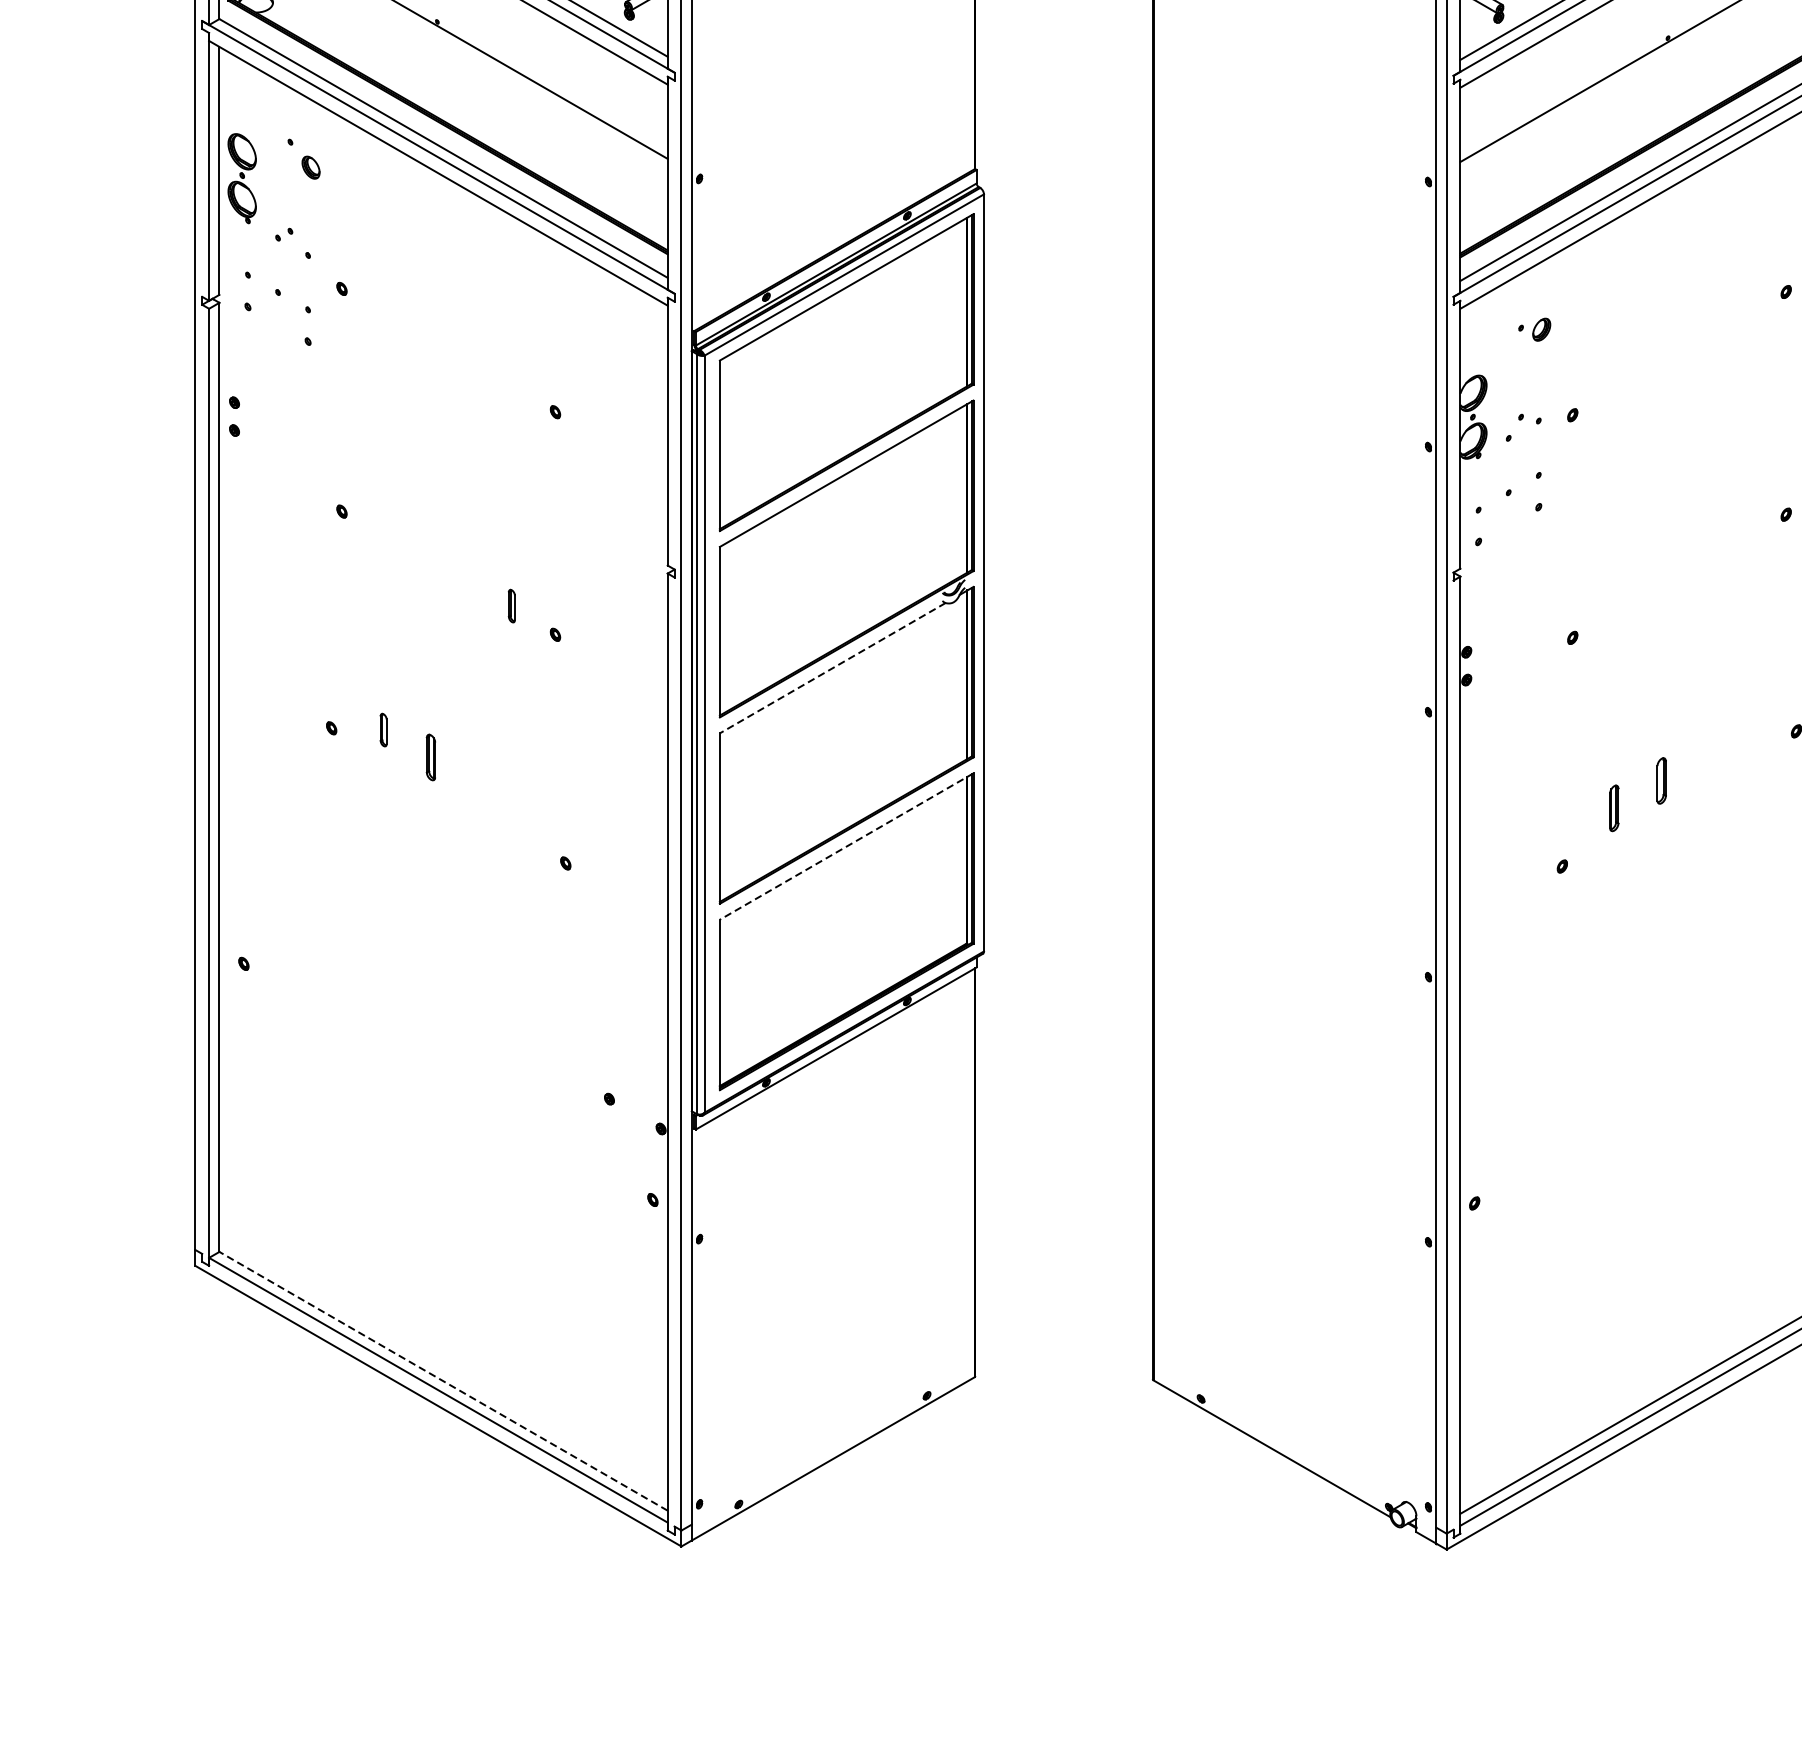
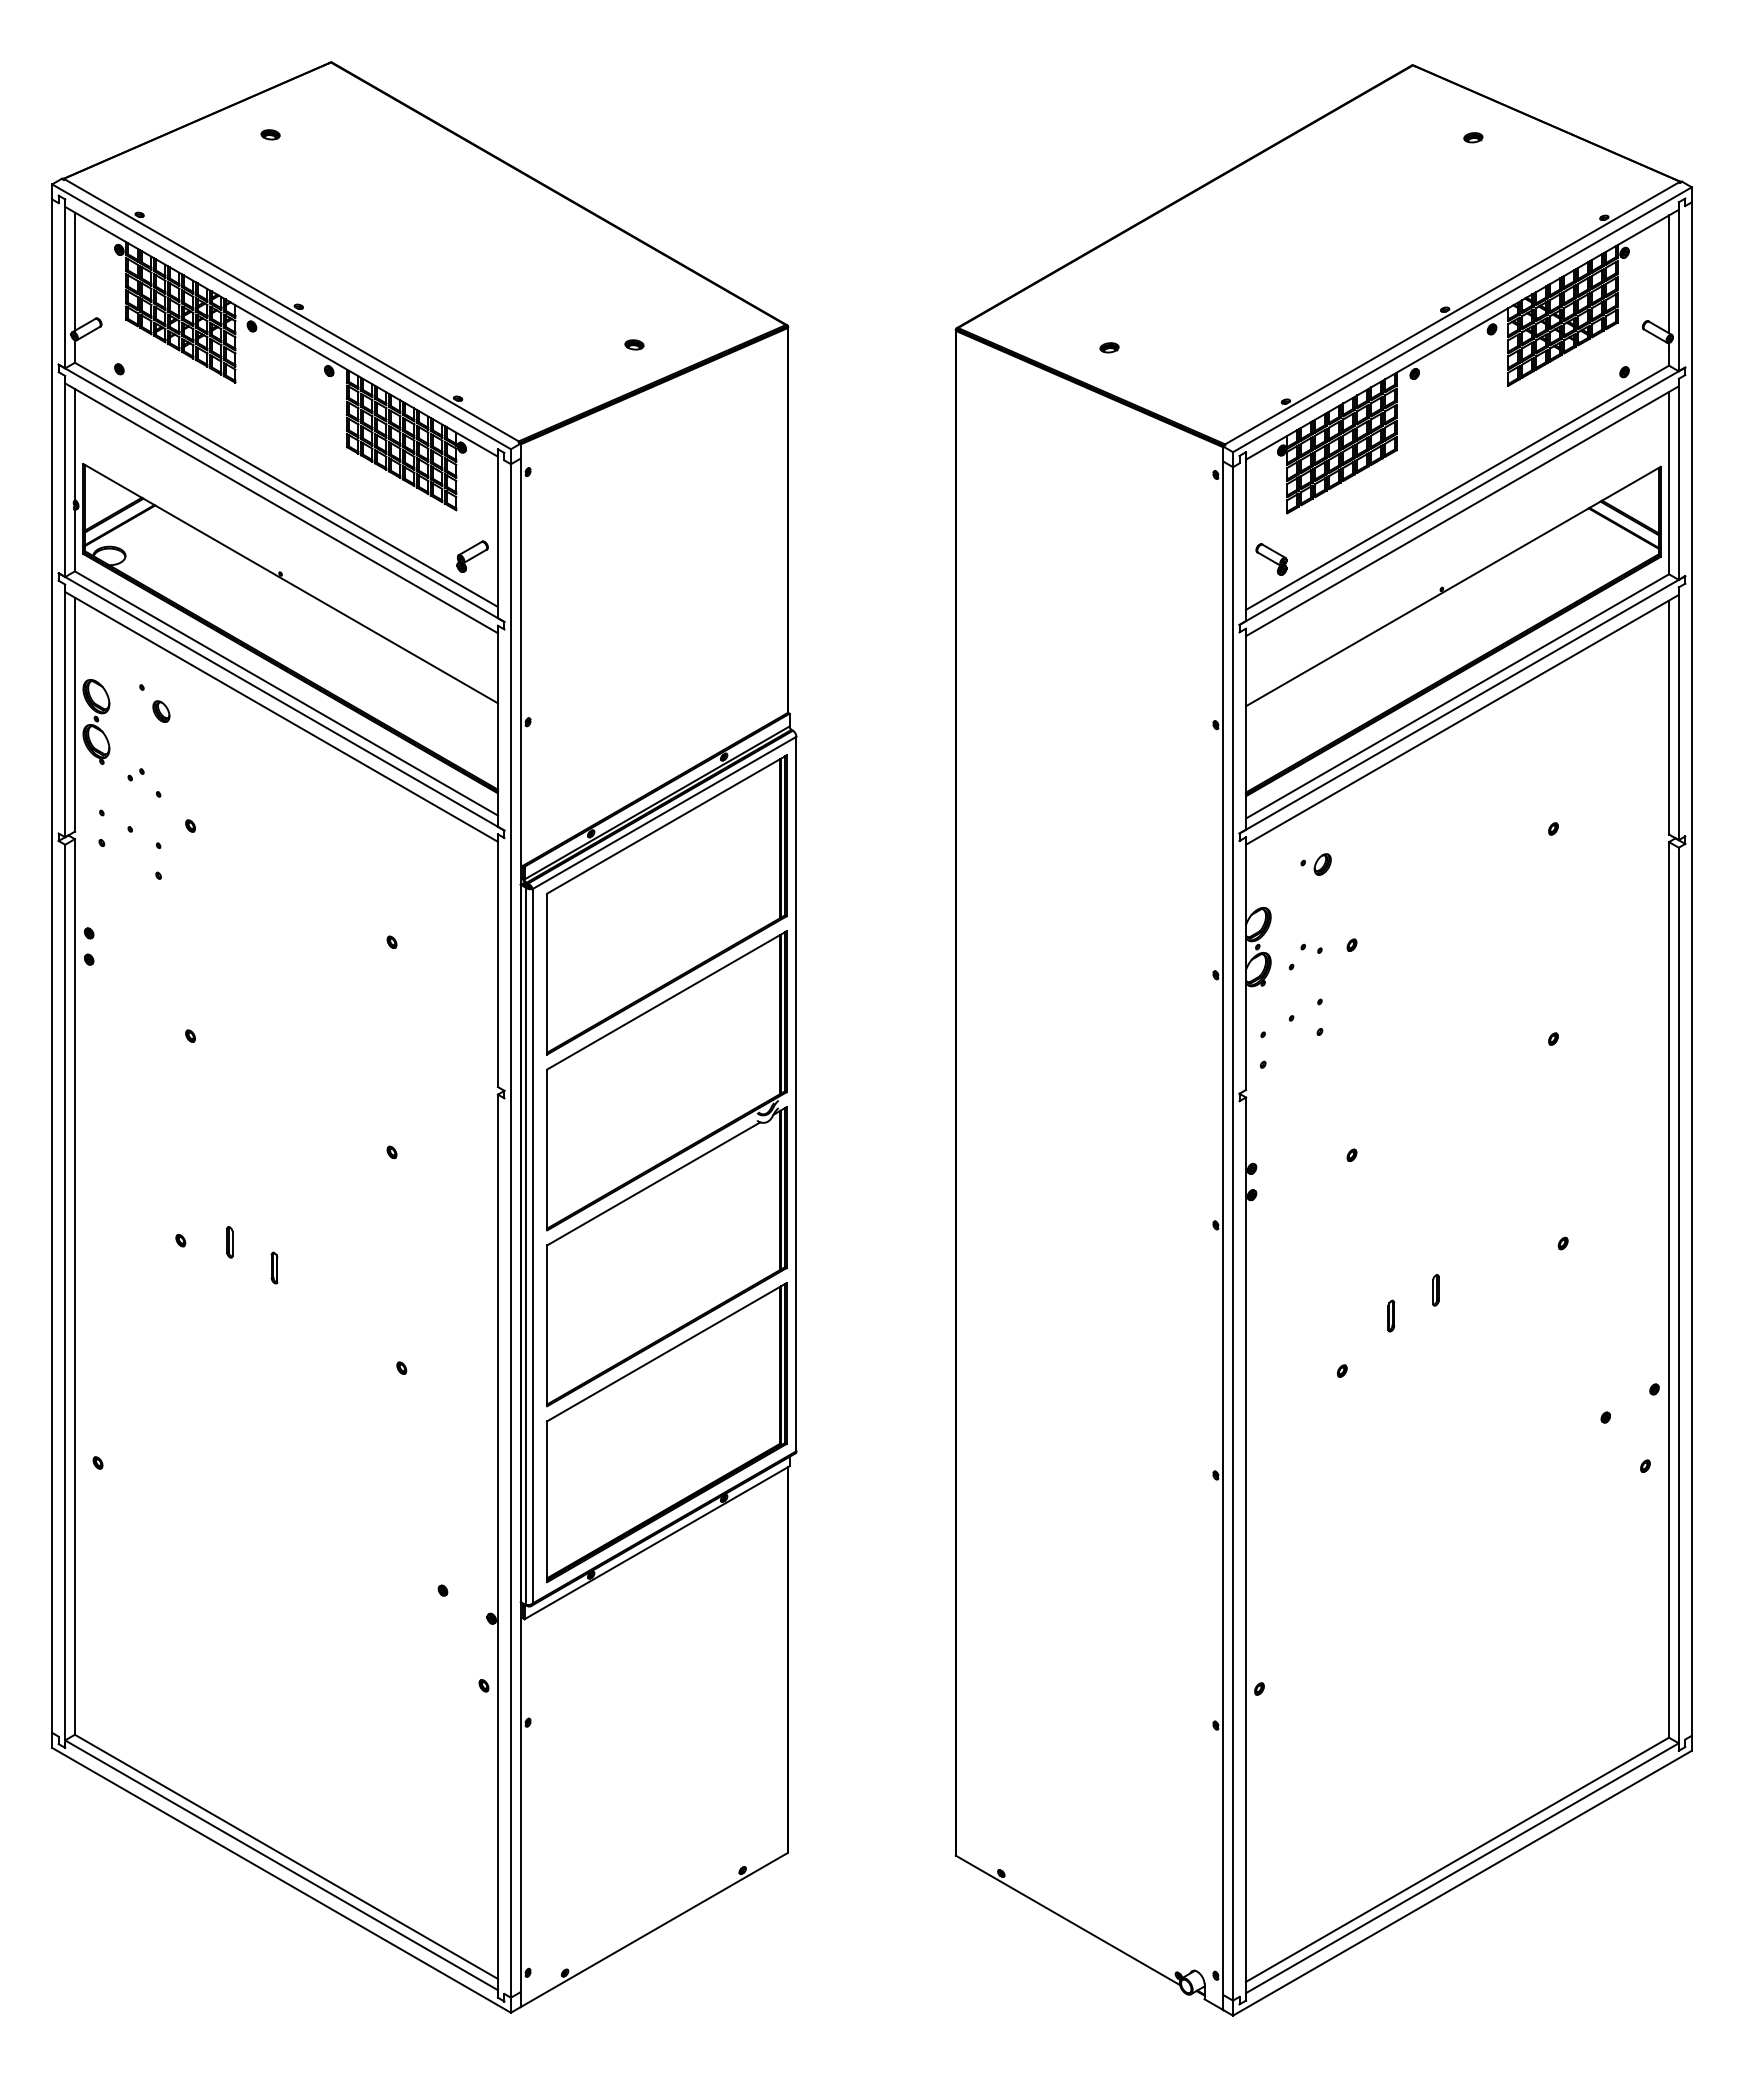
part: (511, 606) -> (350, 1125), removed
line: (832, 668) -> (653, 1184), dashed -> solid
part: (430, 756) -> (274, 1267), size x0.71
part: (1661, 781) -> (1435, 1290), size x0.71
part: (1614, 807) -> (1391, 1315), size x0.71
line: (846, 846) -> (666, 1352), dashed -> solid
line: (443, 1380) -> (286, 1856), dashed -> solid

